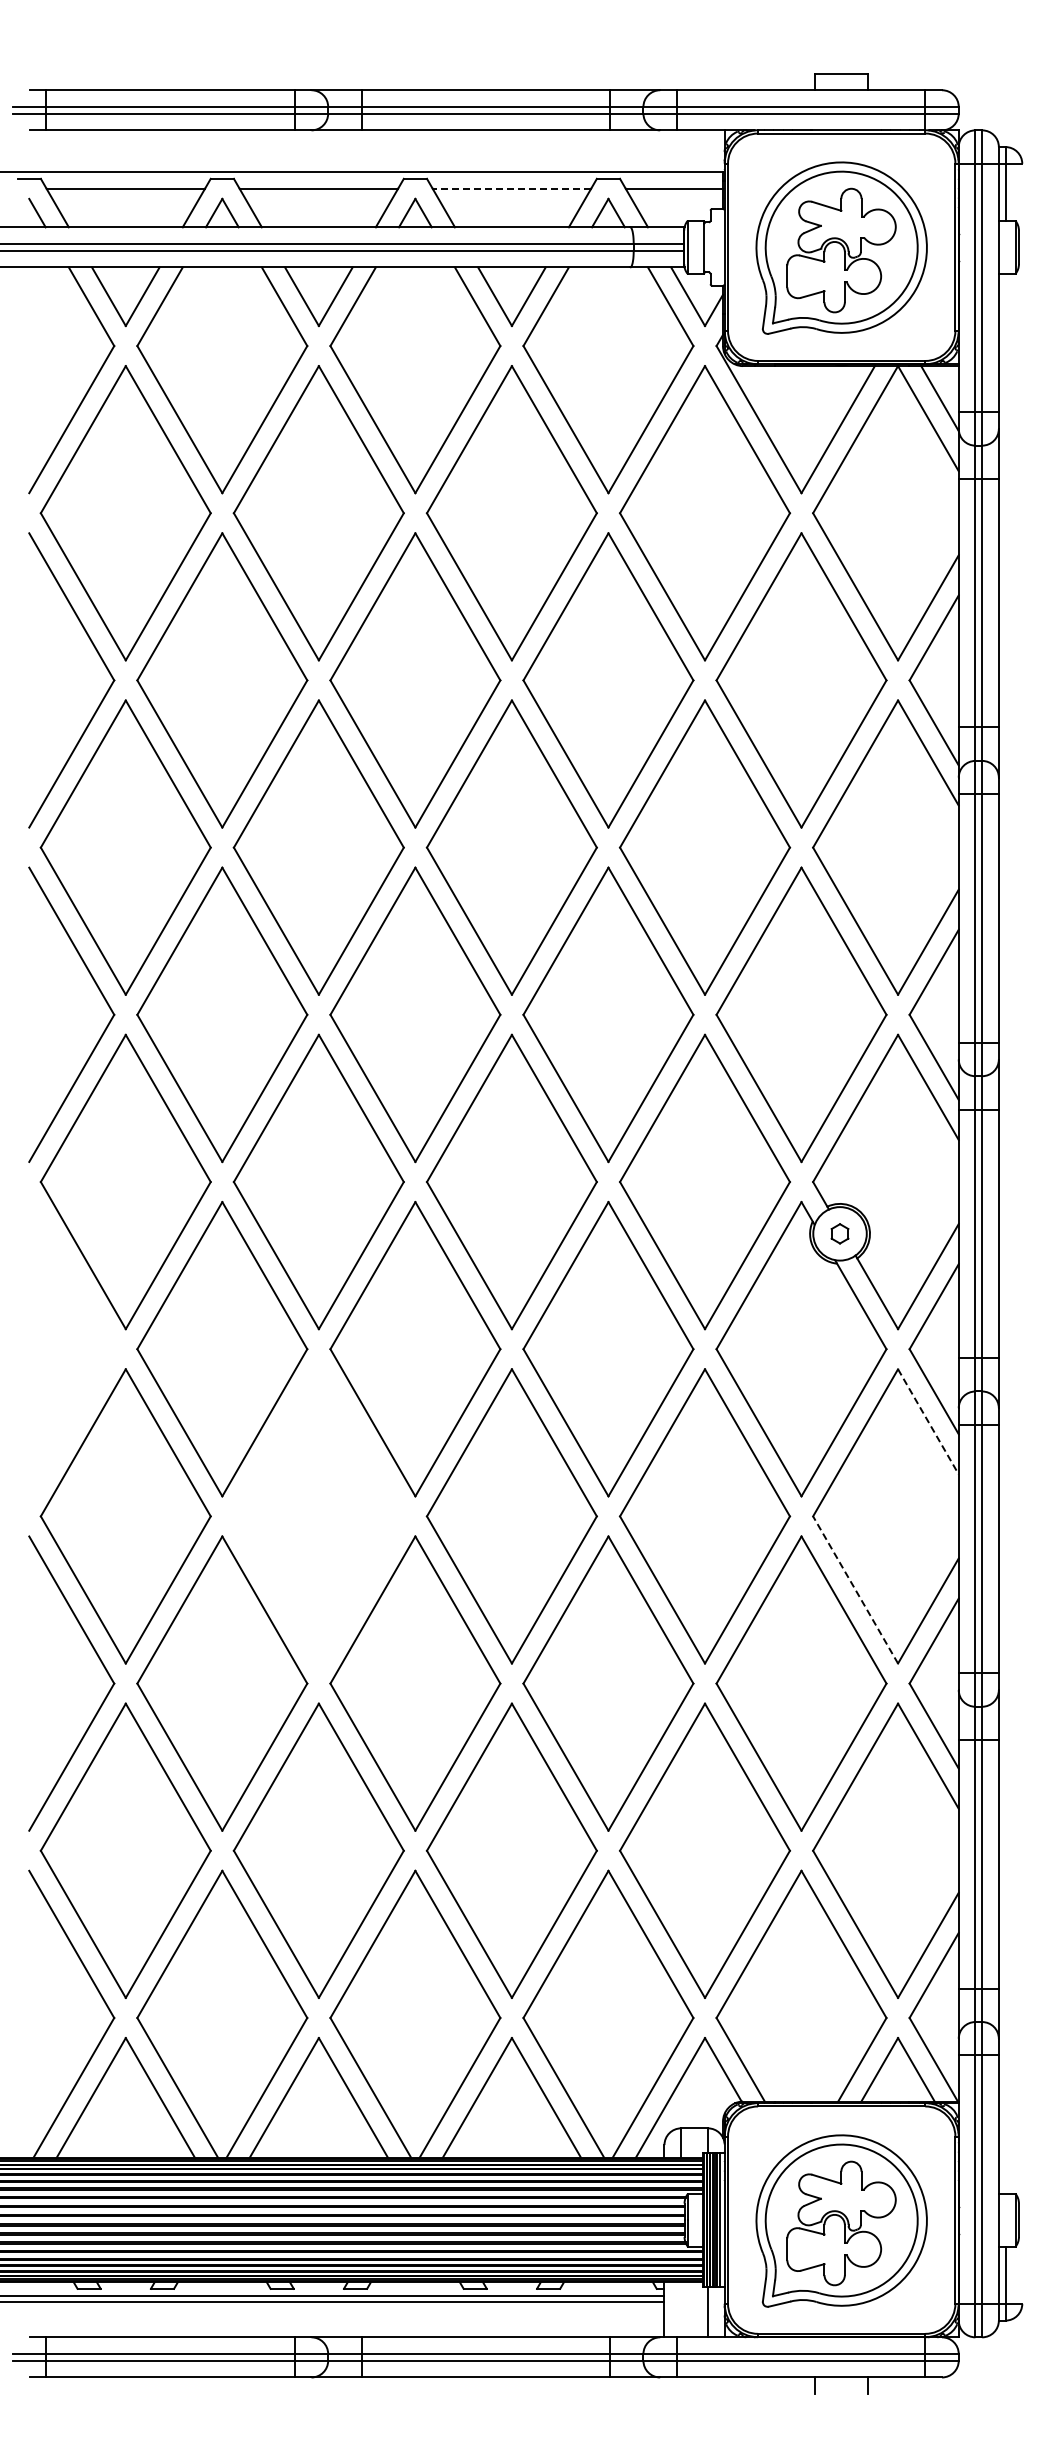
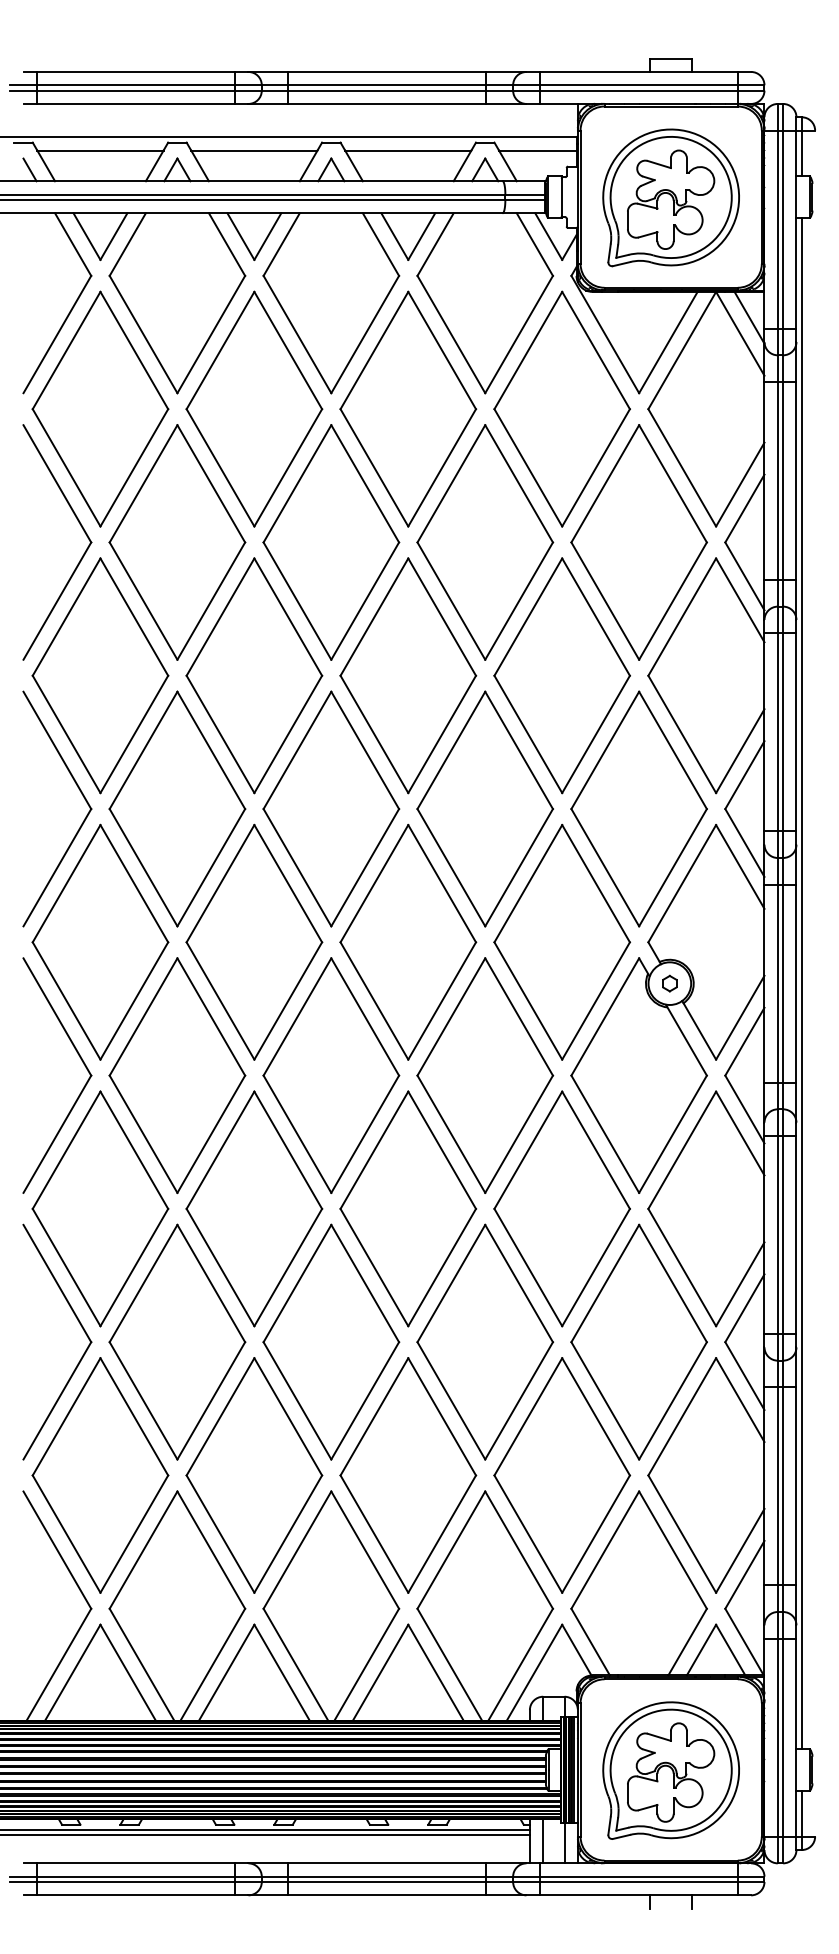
line: (511, 188) -> (407, 150), dashed -> solid
line: (1005, 1233) -> (801, 983), added
part: (103, 1365) -> (82, 1088), added
line: (928, 1421) -> (740, 1133), dashed -> solid
part: (318, 1516) -> (254, 1208), added
line: (855, 1589) -> (682, 1267), dashed -> solid
line: (681, 2309) -> (543, 1841), added

